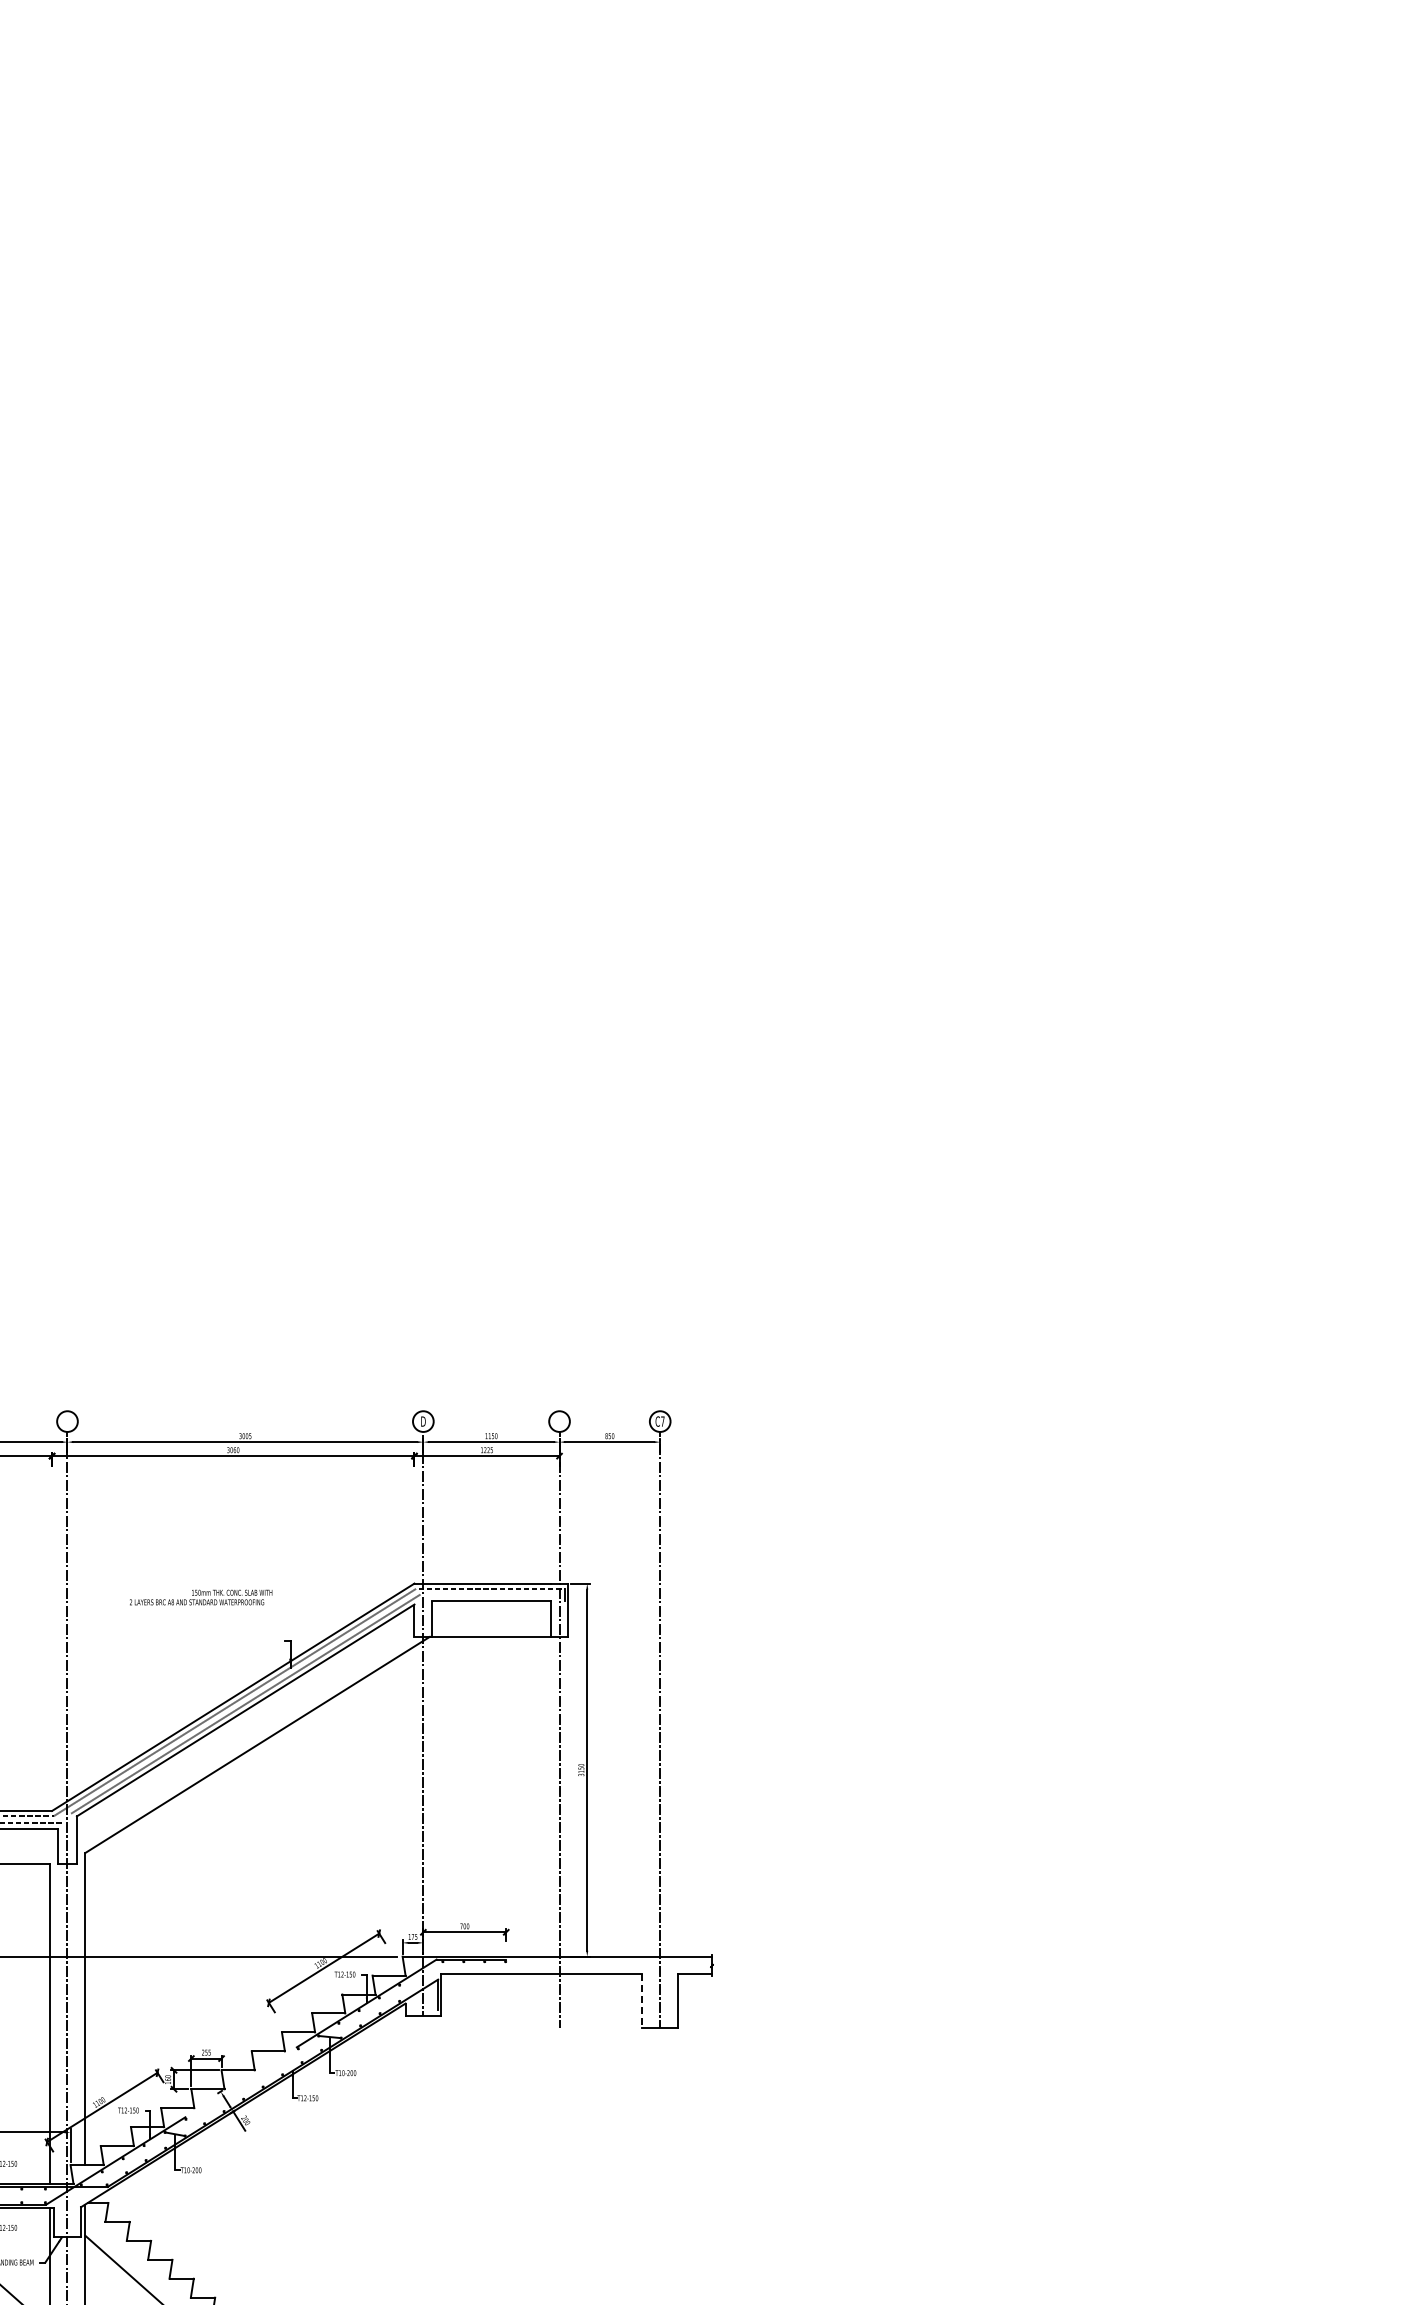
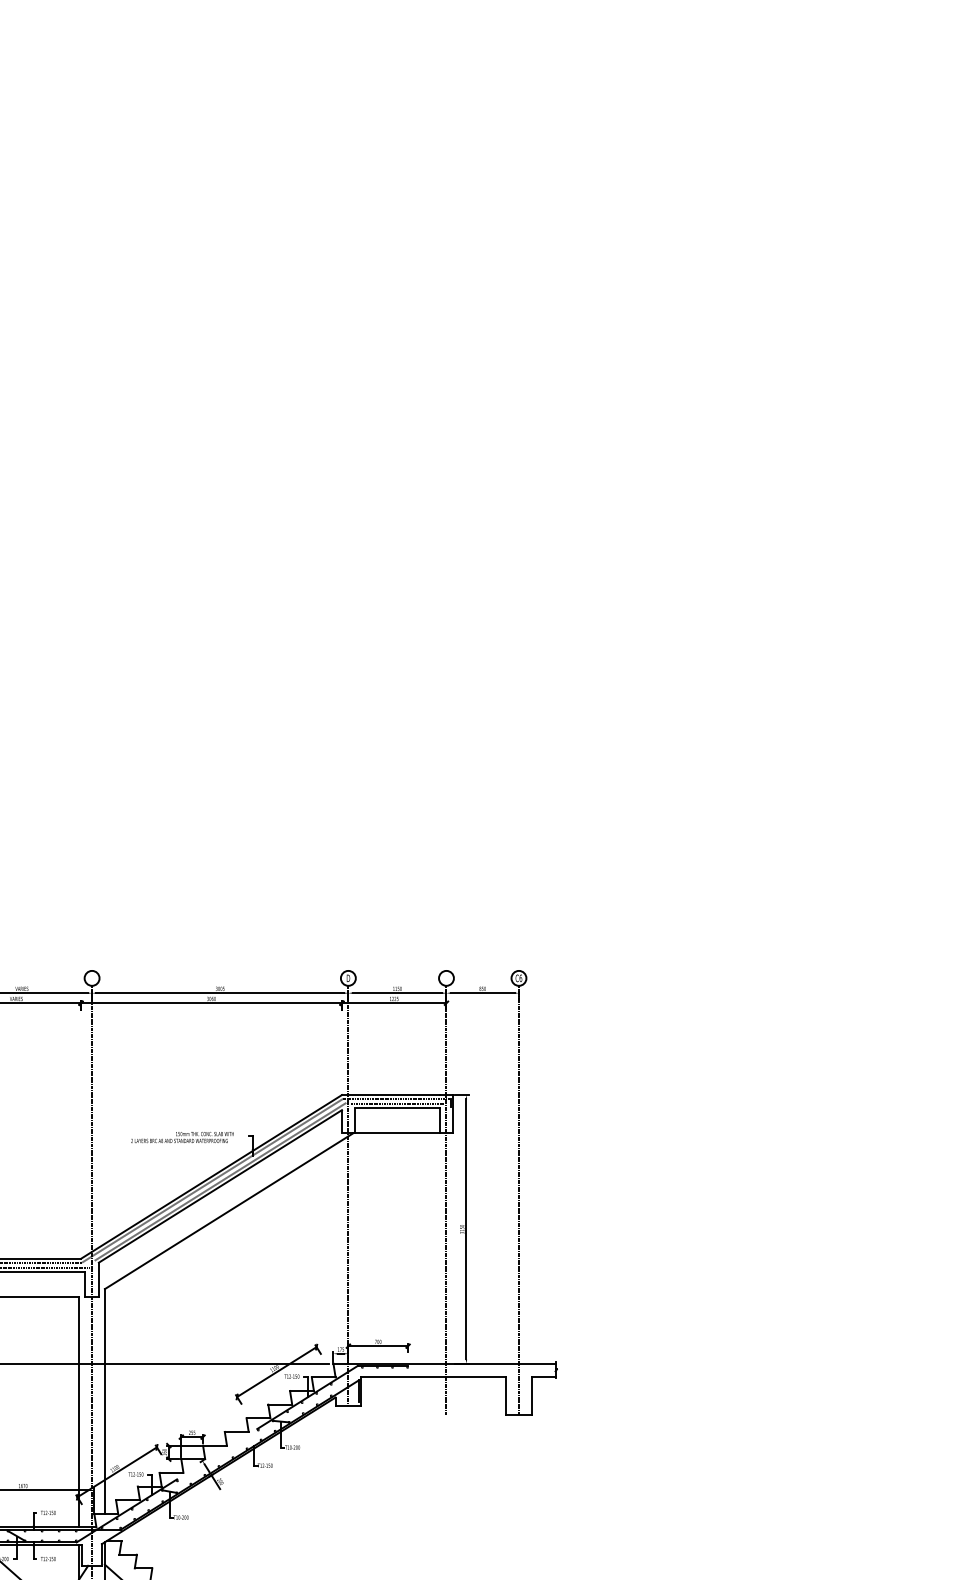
text: (662, 1421) -> (520, 978), C7 -> C6
line: (491, 1596) -> (397, 1104), added
text: (201, 1597) -> (182, 1137), moved
line: (642, 2001) -> (506, 1396), dashed -> solid

